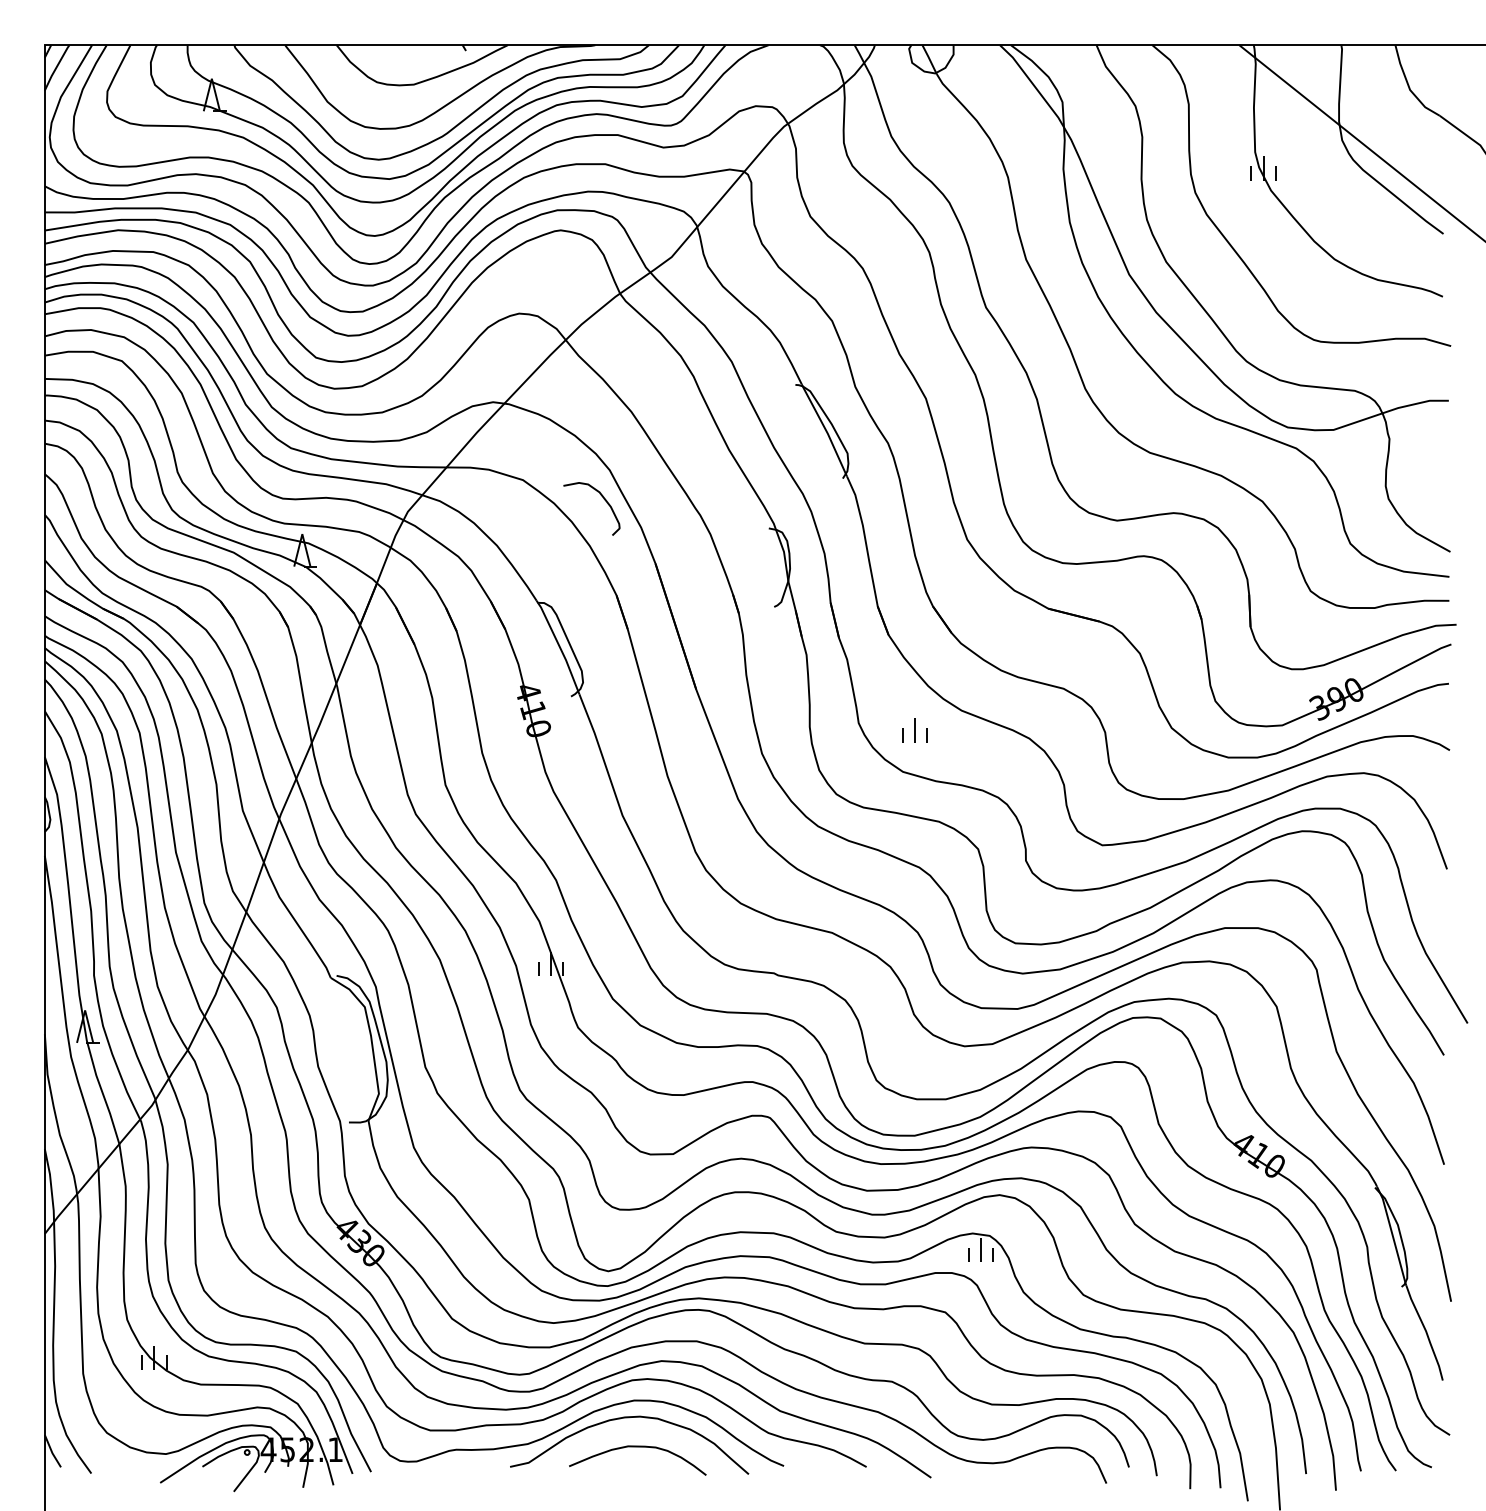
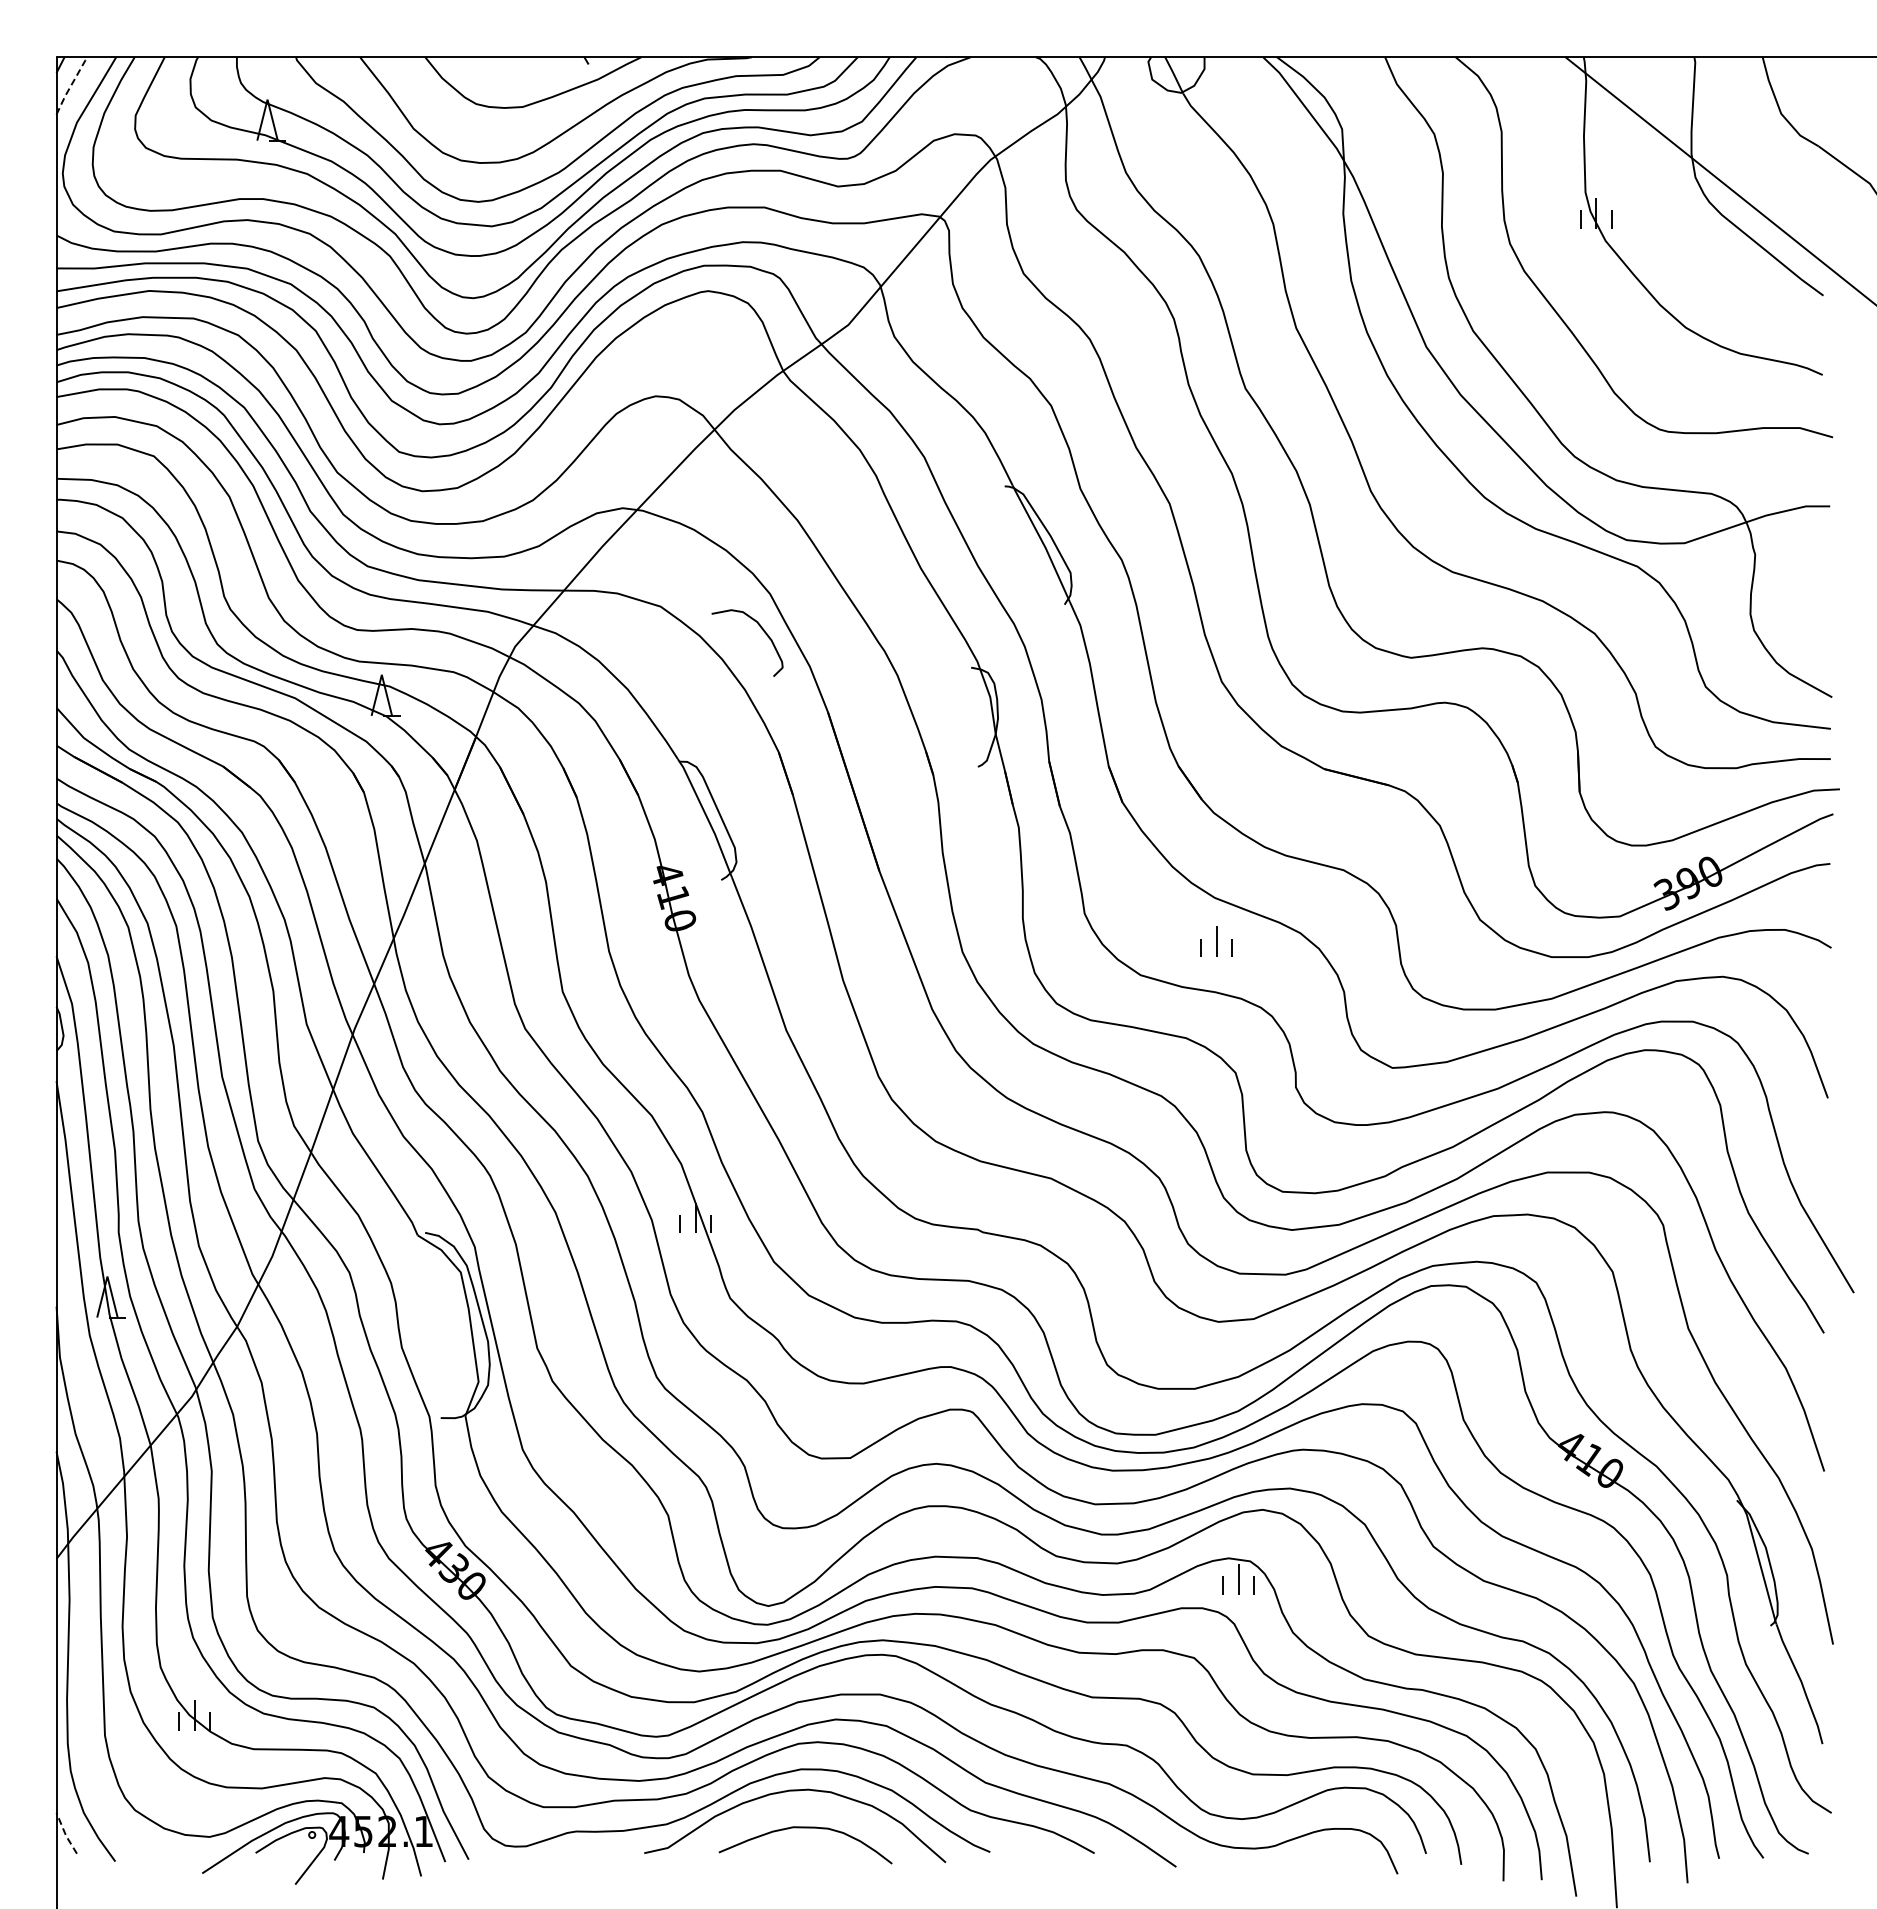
line: (56, 67) -> (71, 85), solid -> dashed
part: (914, 730) -> (1216, 941), moved
line: (51, 1452) -> (65, 1834), solid -> dashed

